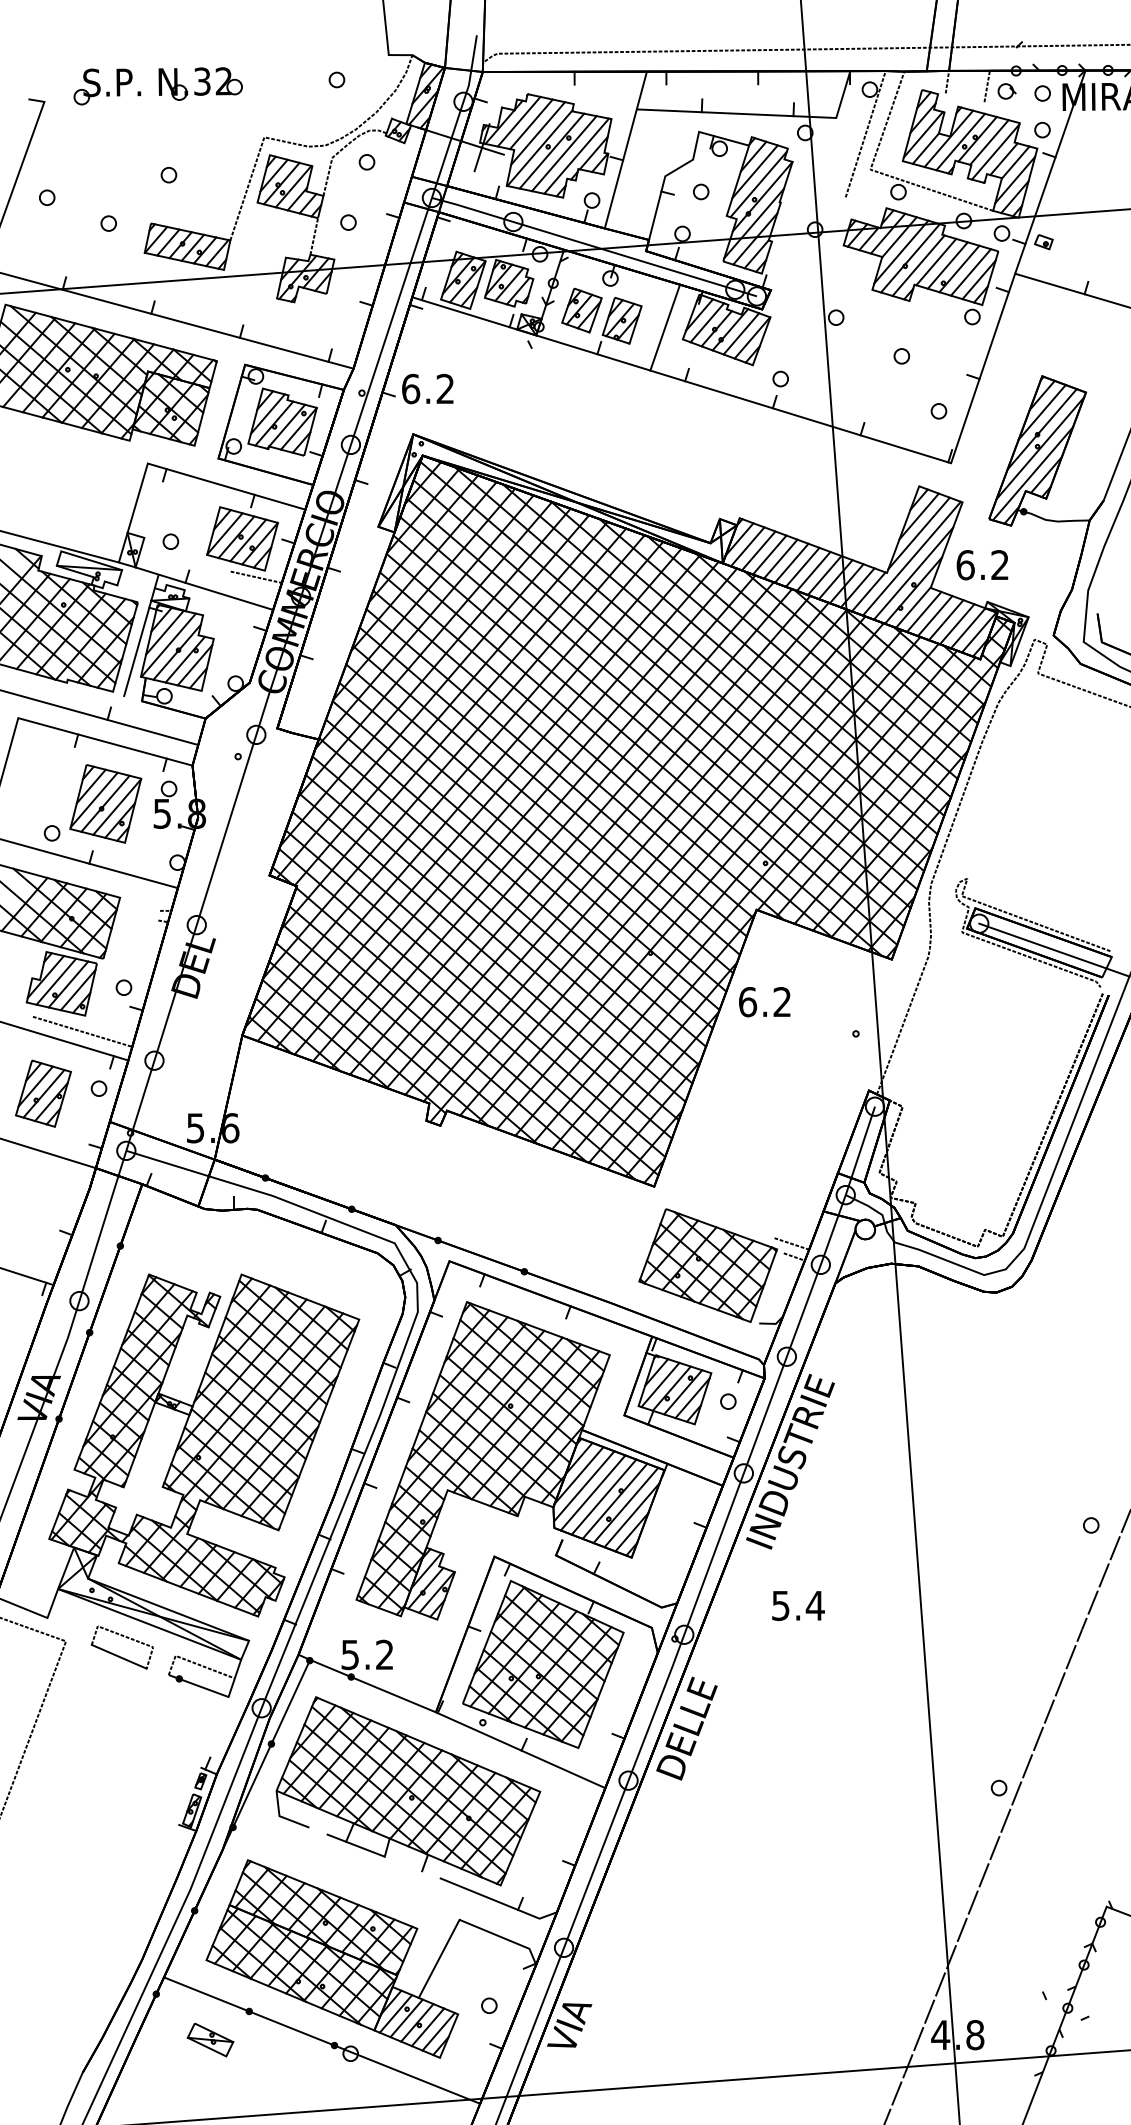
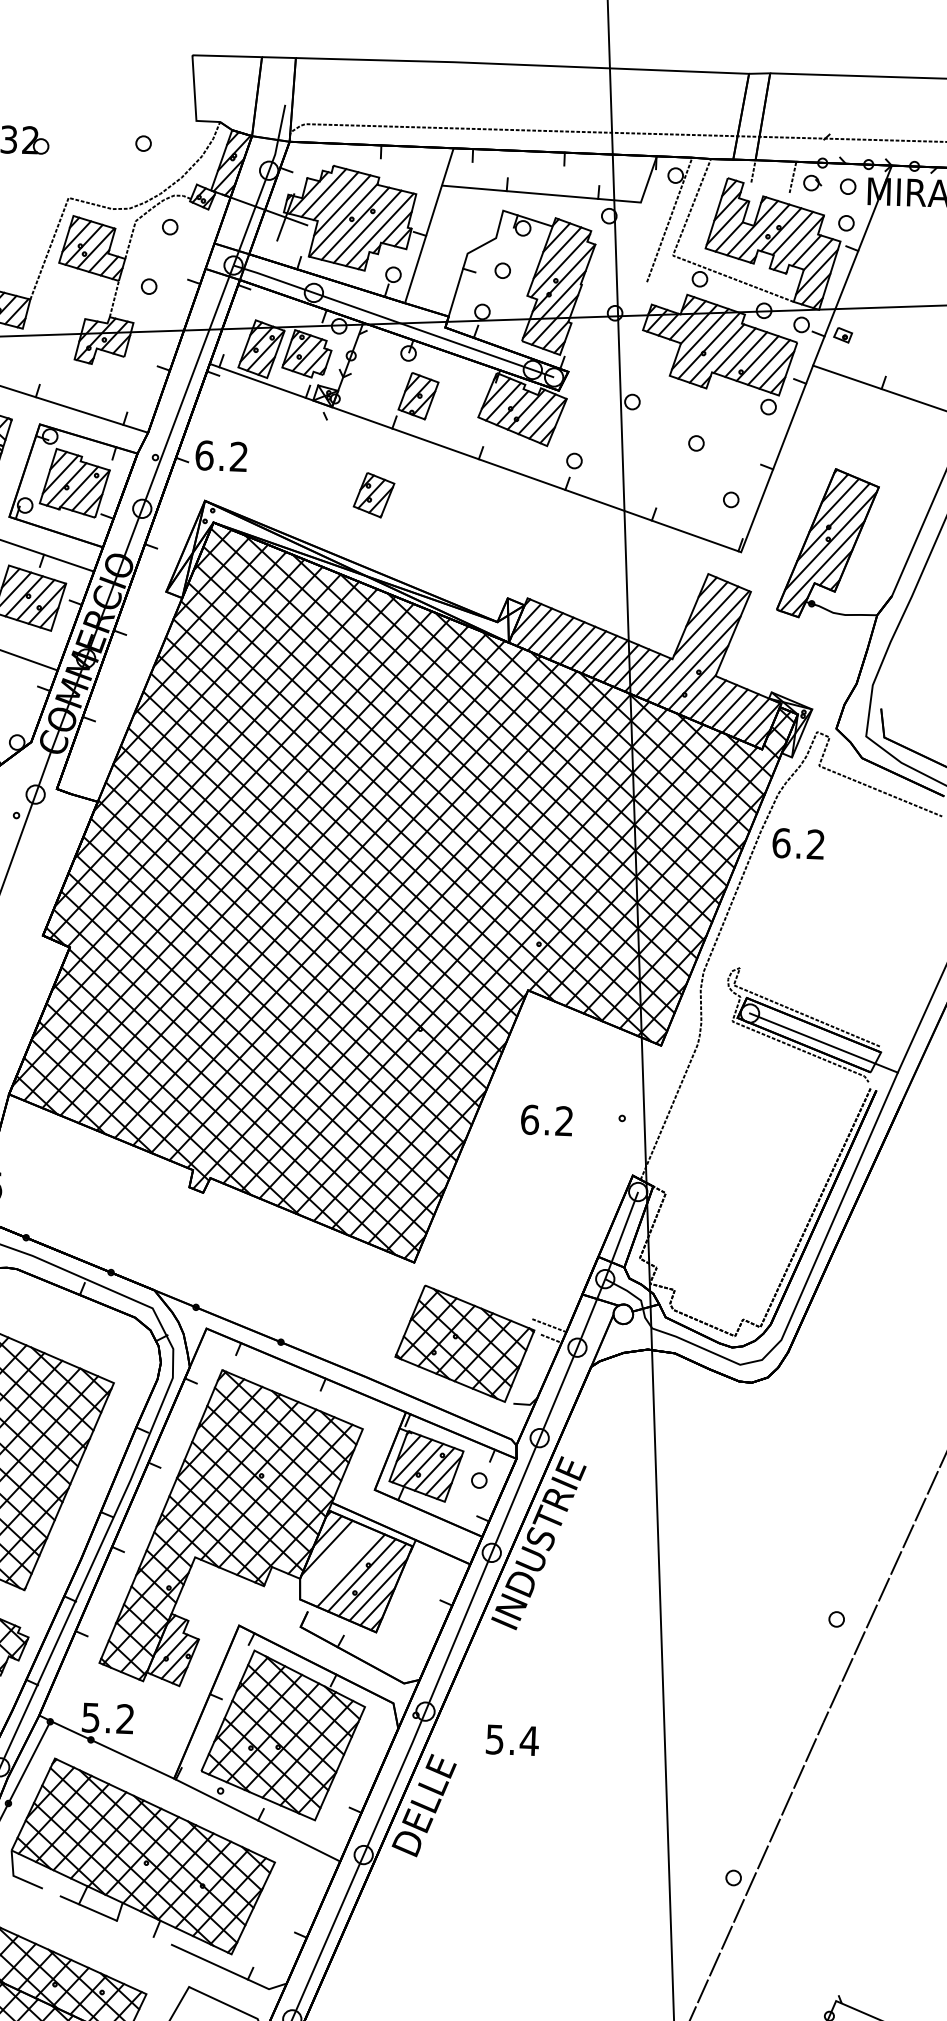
part: (581, 310) -> (373, 495), moved
line: (665, 327) -> (461, 404), removed
text: (982, 565) -> (798, 844), moved
line: (255, 576) -> (41, 636), removed
text: (764, 1002) -> (546, 1120), moved
line: (584, 1486) -> (332, 1559), removed
line: (592, 1492) -> (339, 1565), removed
text: (798, 1605) -> (512, 1740), moved

